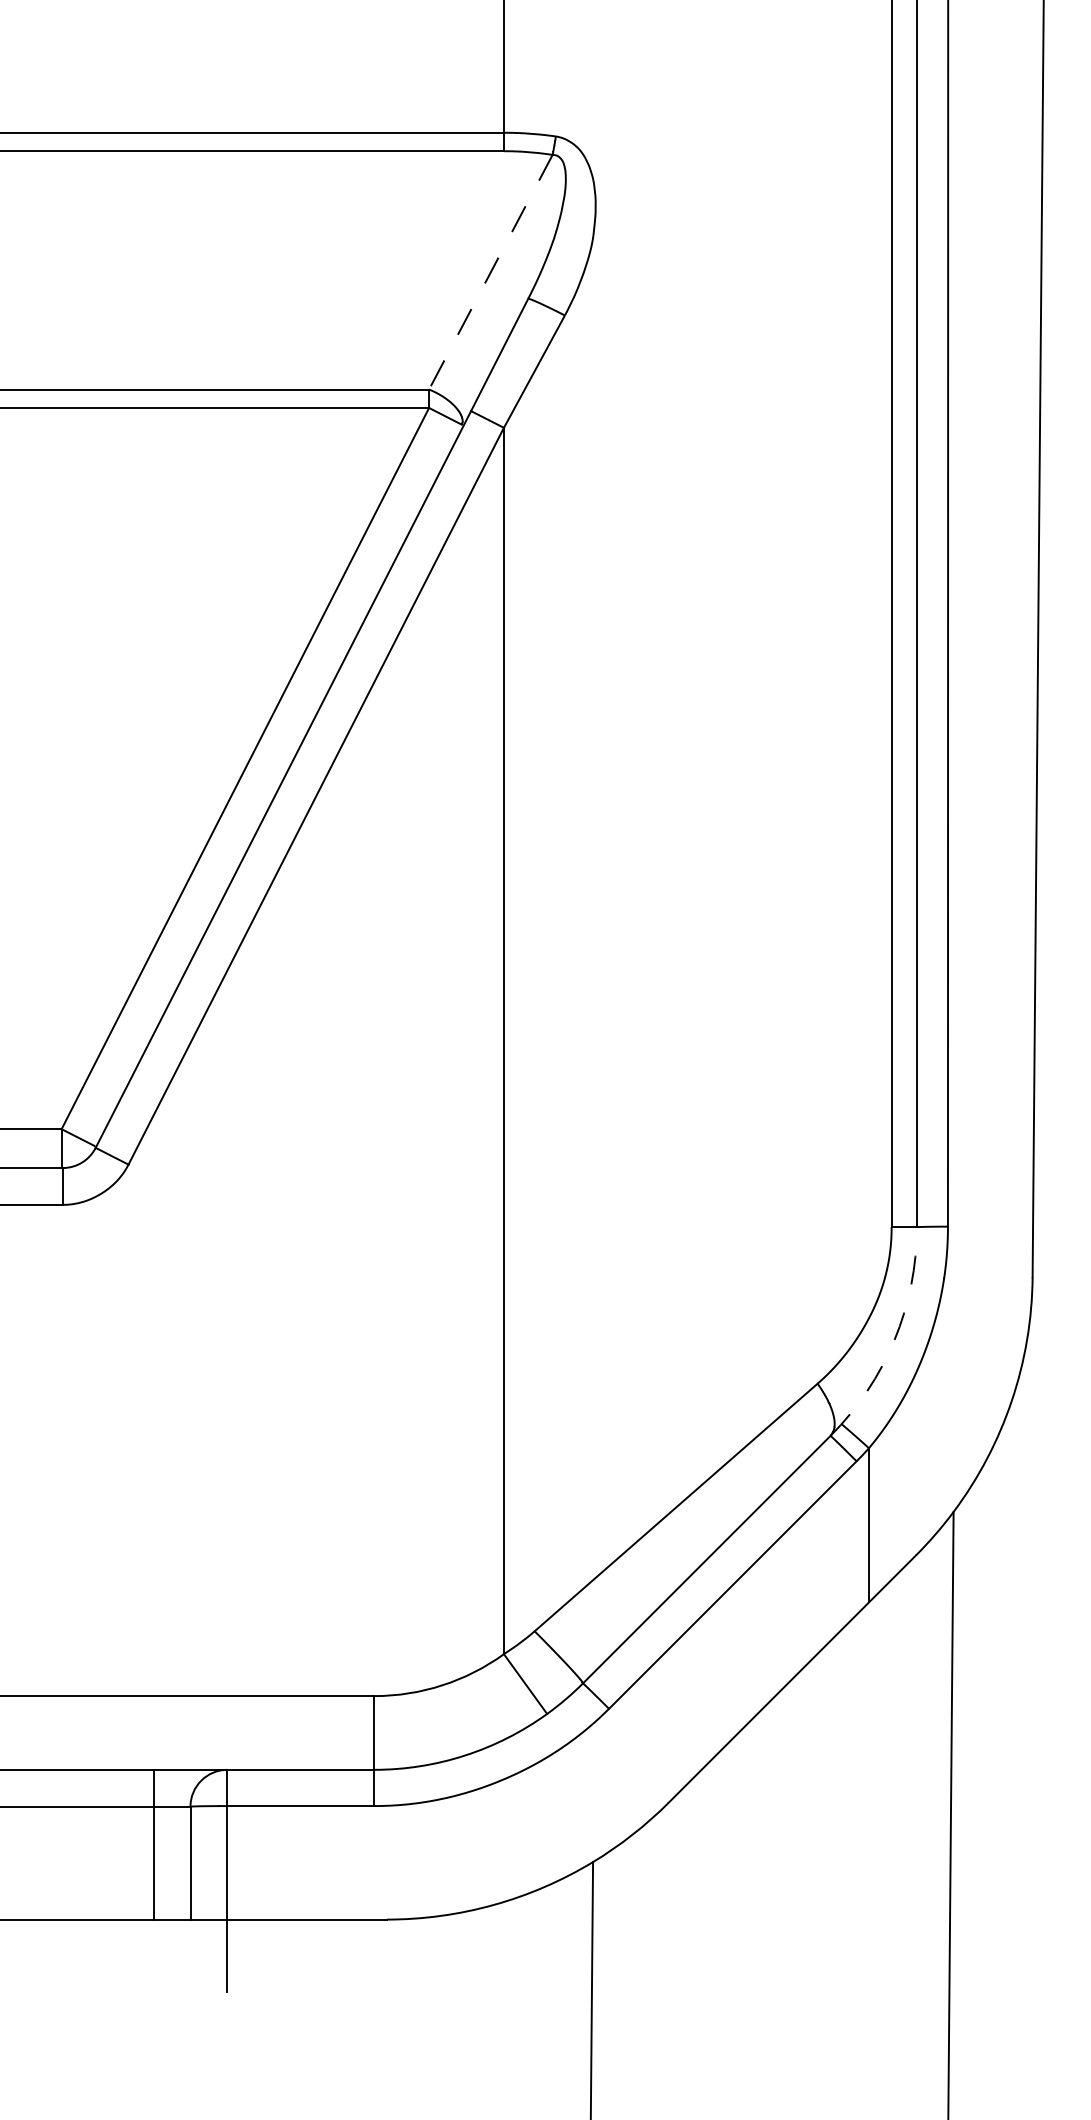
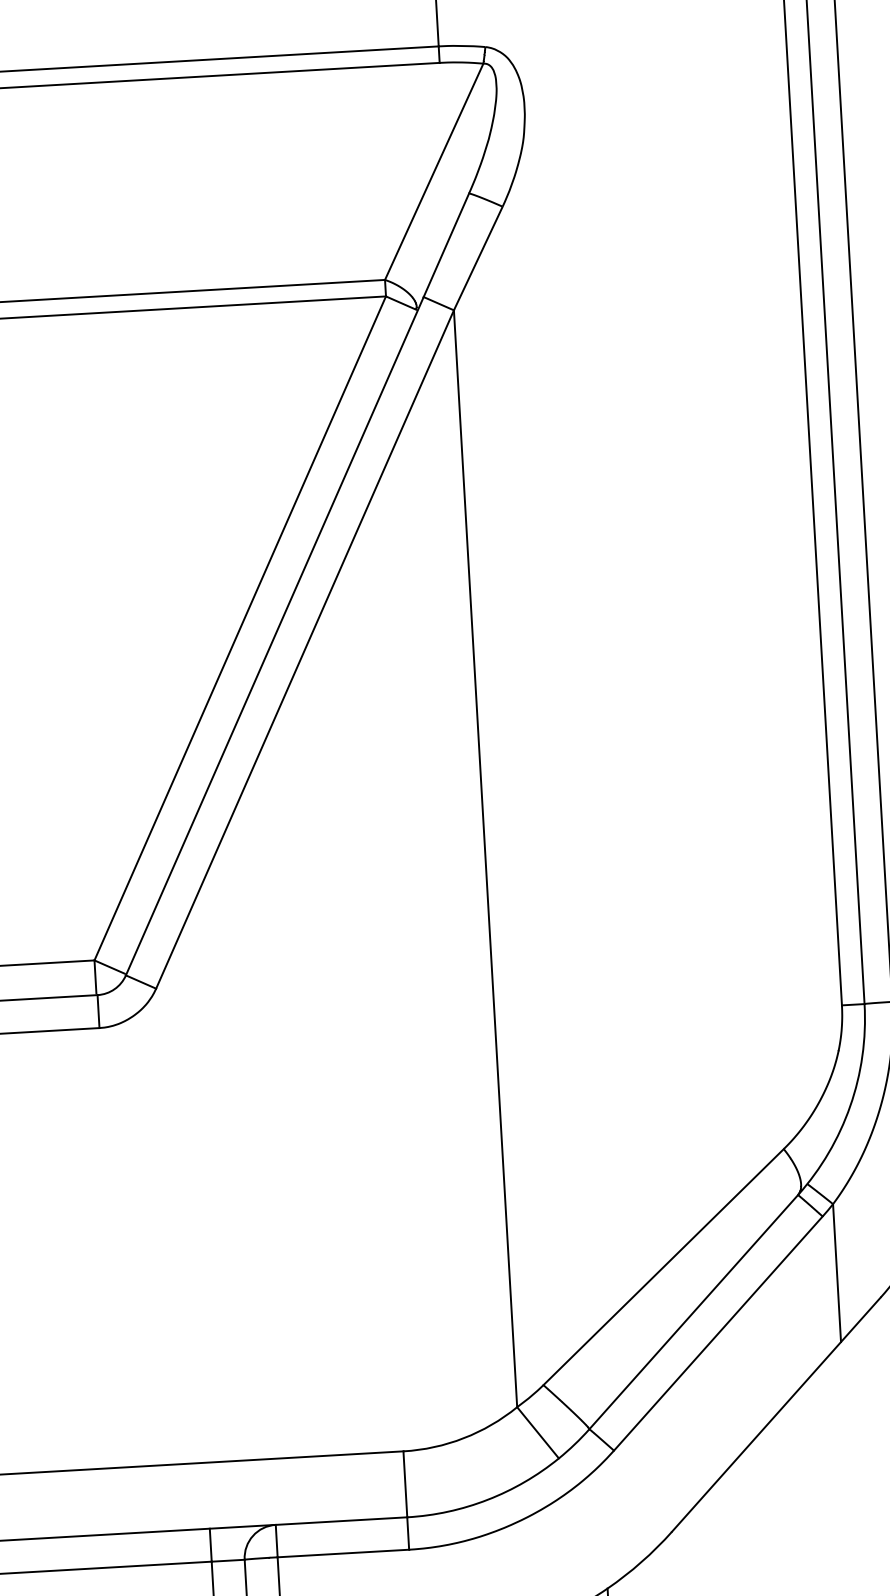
line: (490, 272) -> (433, 172), dashed -> solid
arc: (894, 1340) -> (850, 1106), dashed -> solid

